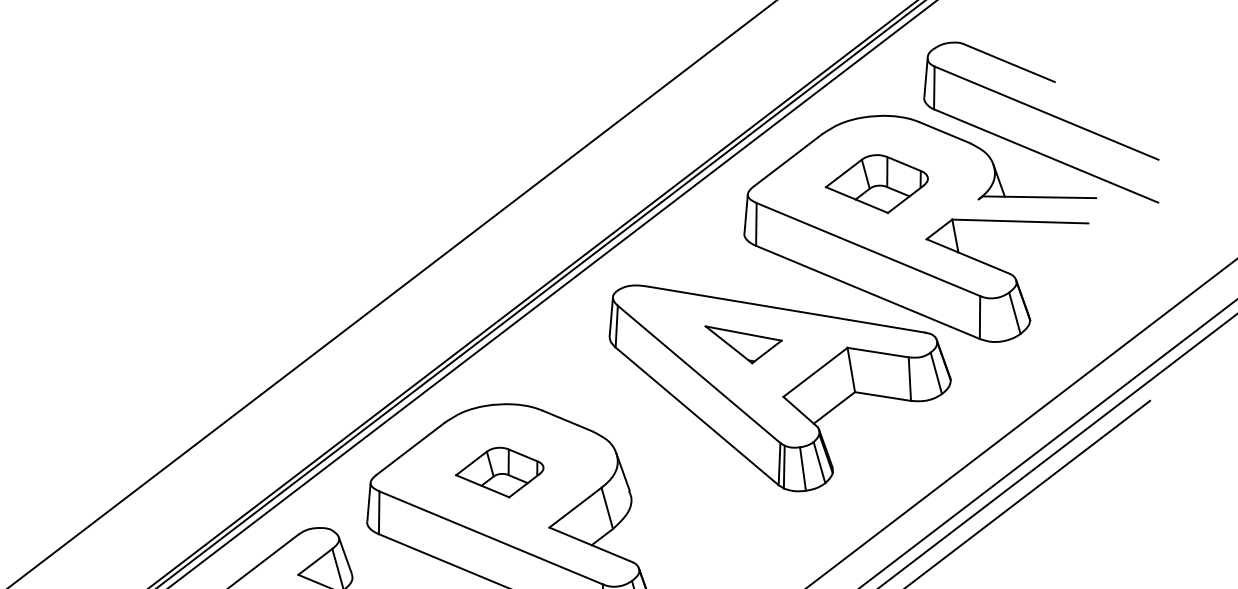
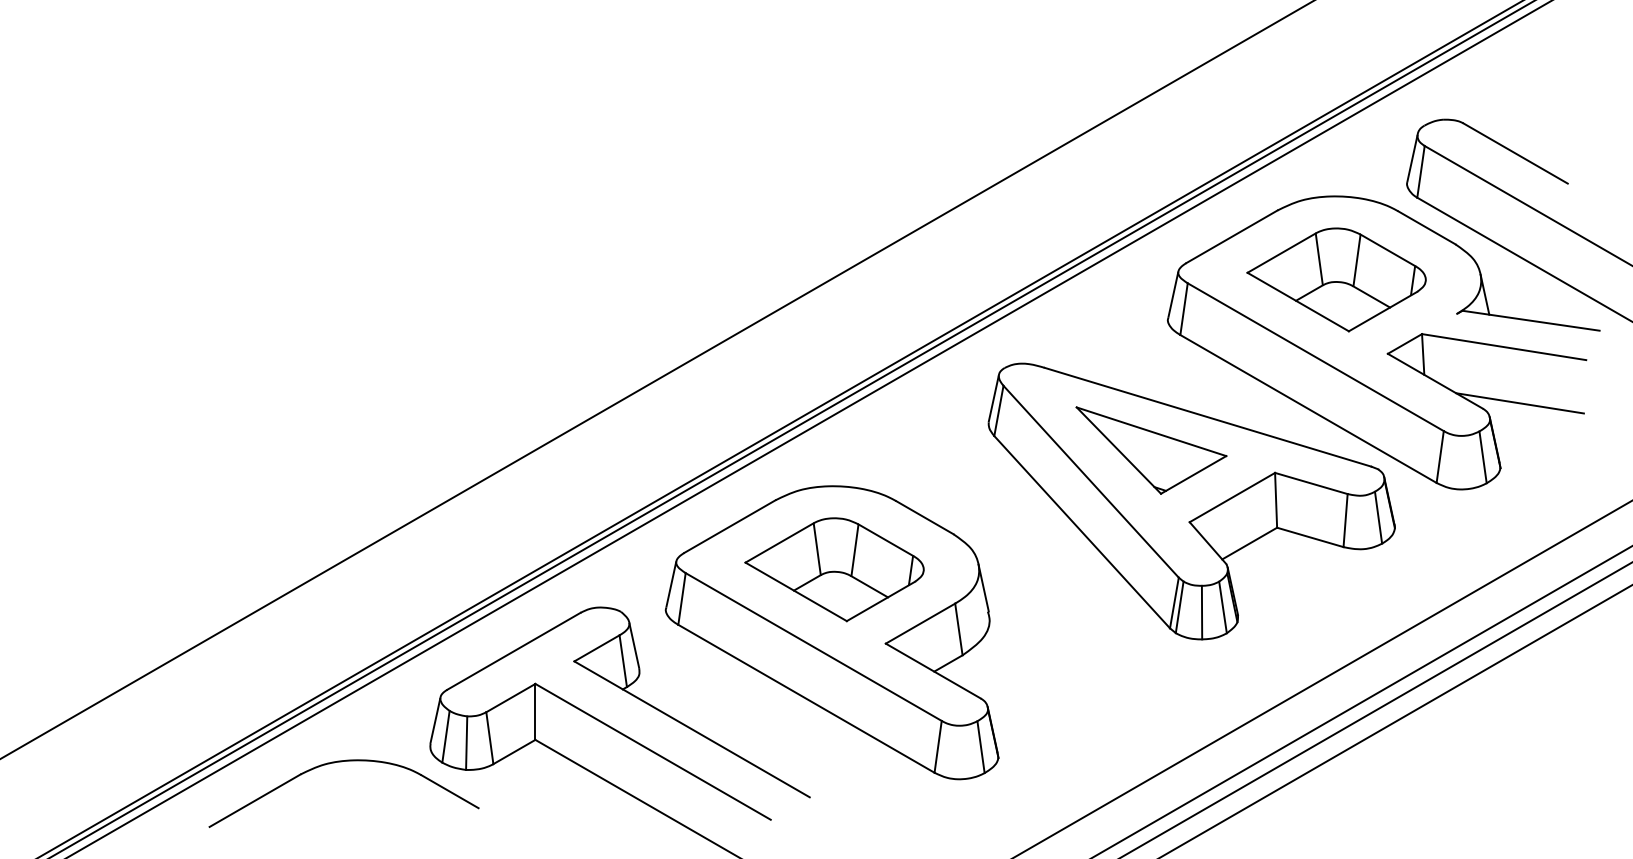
part: (877, 184) -> (1336, 279), size x1.43
line: (1038, 265) -> (1519, 403), added
part: (744, 342) -> (1151, 450), size x1.67
part: (499, 472) -> (834, 569), size x1.67

